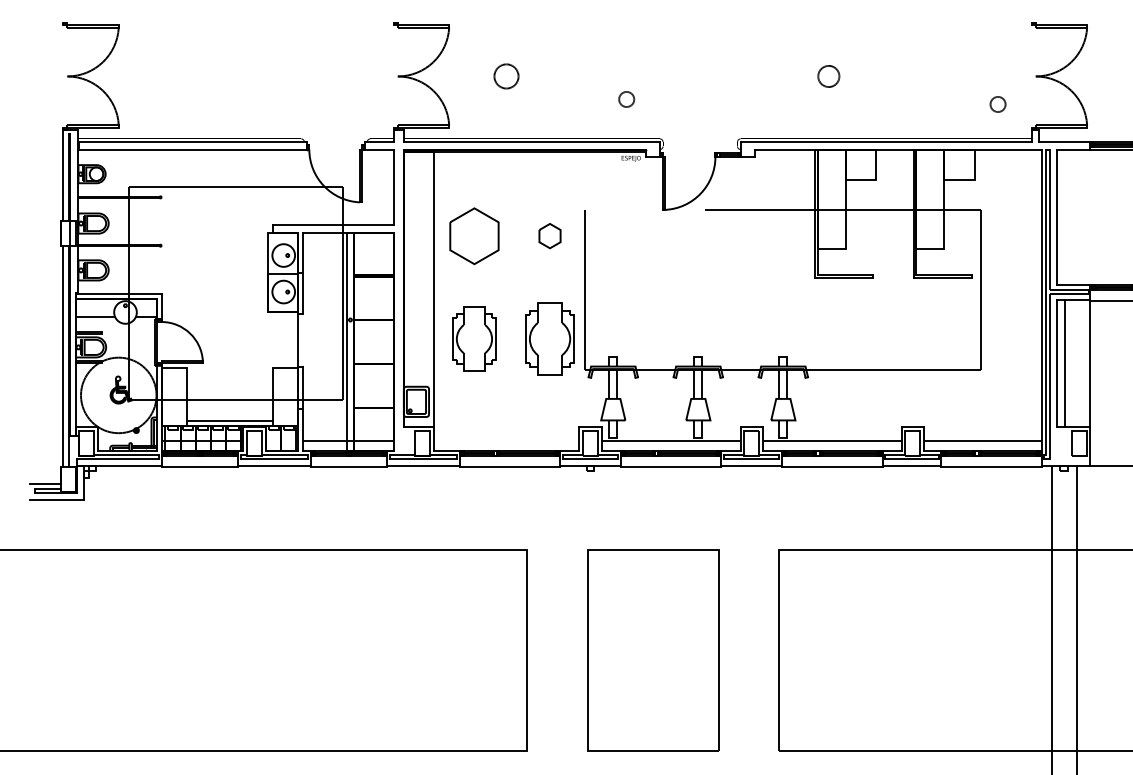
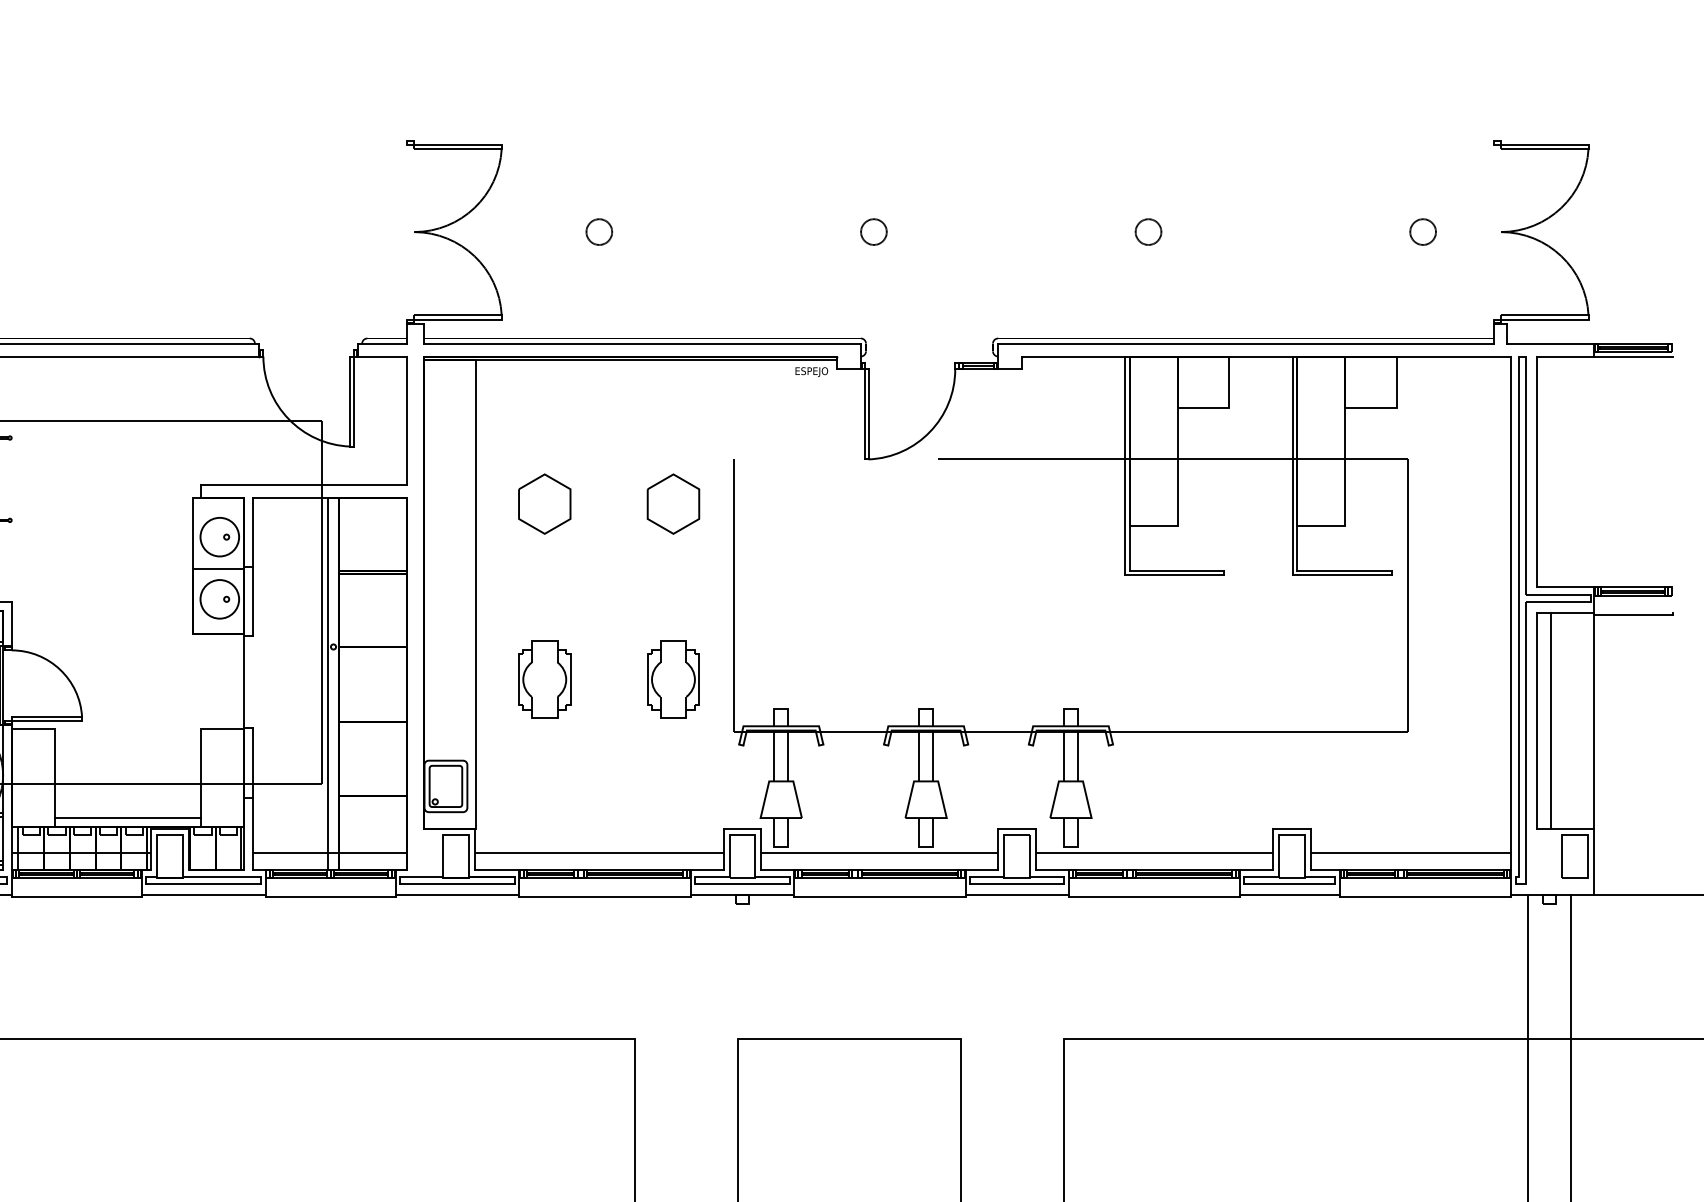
circle: (506, 76) -> (599, 232), size x0.62
circle: (828, 76) -> (1147, 232), size x0.71
circle: (626, 99) -> (873, 232), moved
circle: (997, 104) -> (1422, 232), moved
part: (474, 235) -> (544, 502), size x0.62
part: (549, 235) -> (672, 502), size x1.43
part: (474, 339) -> (544, 680), size x0.71
part: (549, 339) -> (672, 680), size x0.62
line: (506, 440) -> (599, 852), added

